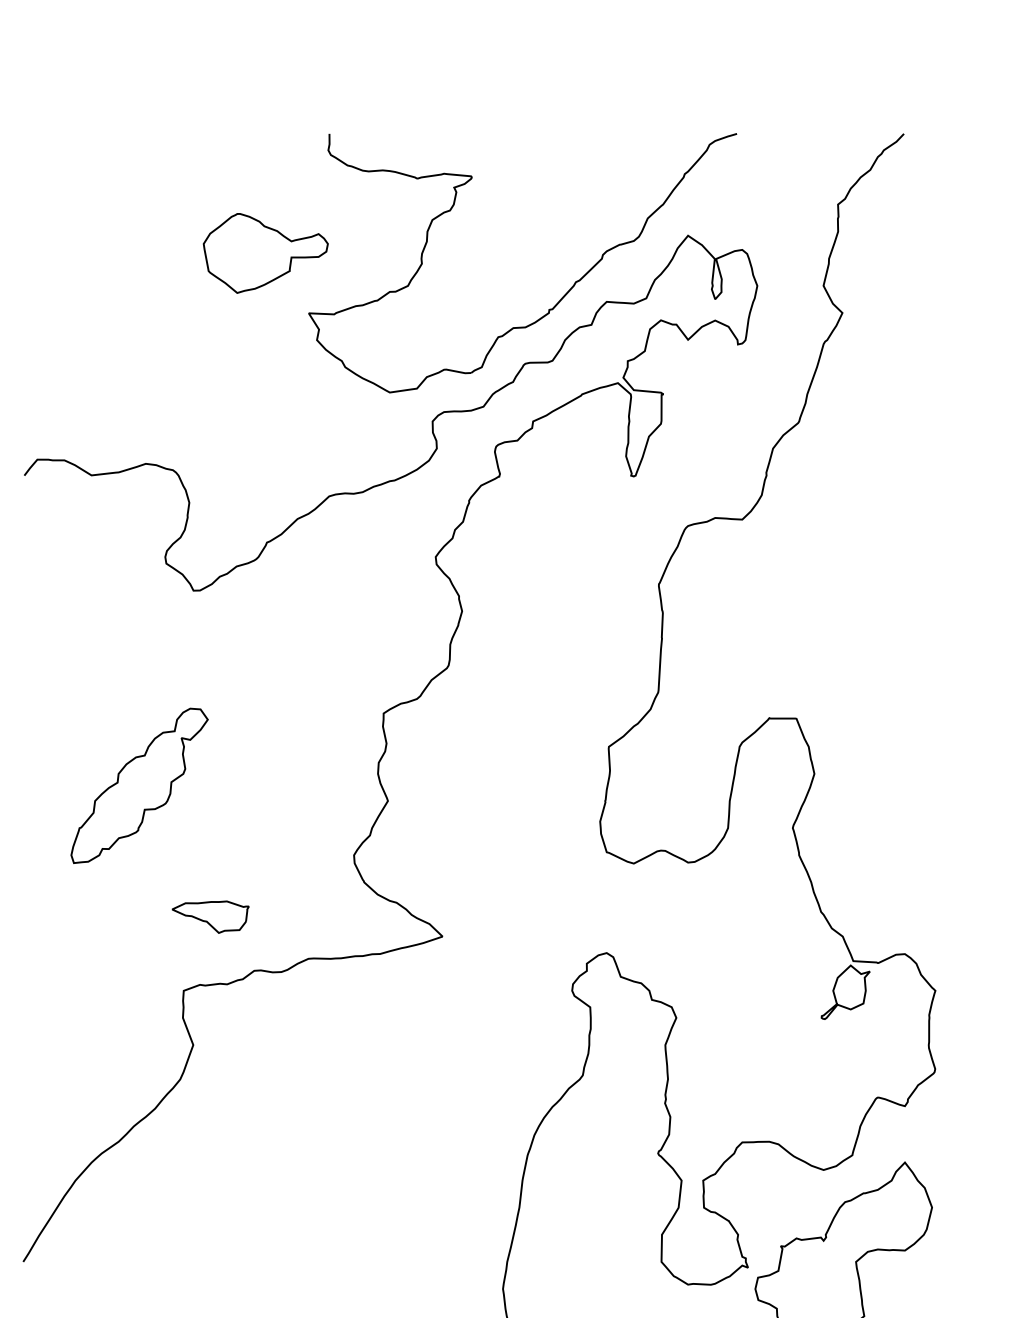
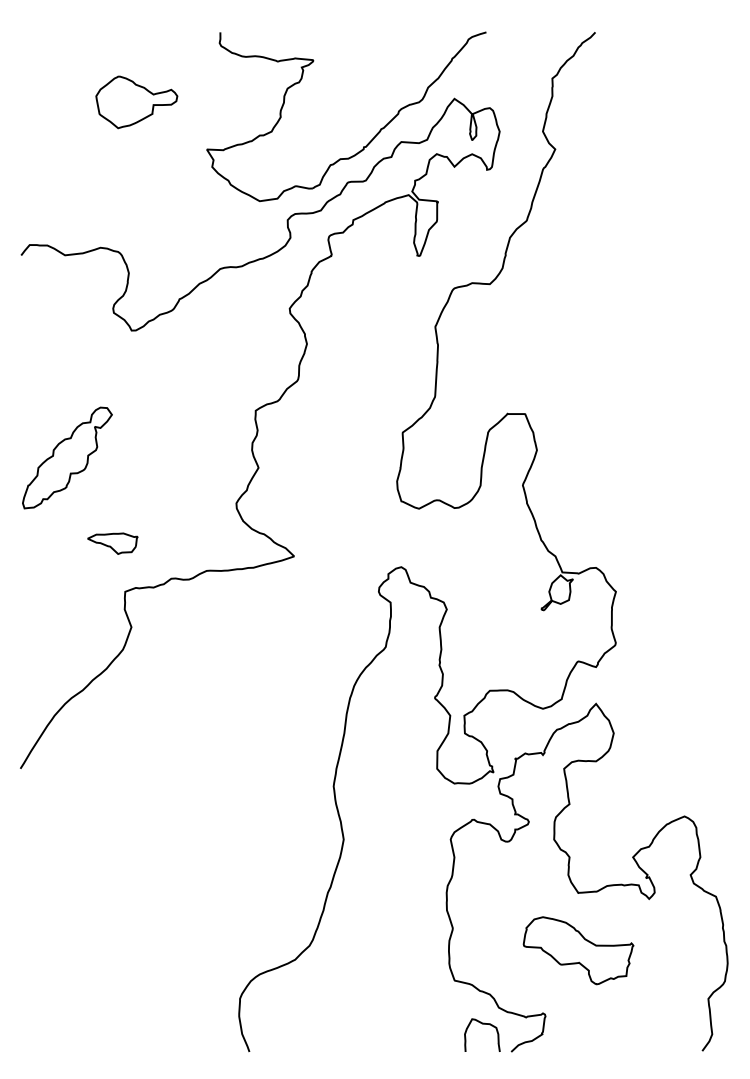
part: (265, 253) -> (136, 102), moved
part: (139, 785) -> (67, 457), moved
part: (210, 916) -> (112, 543), moved

